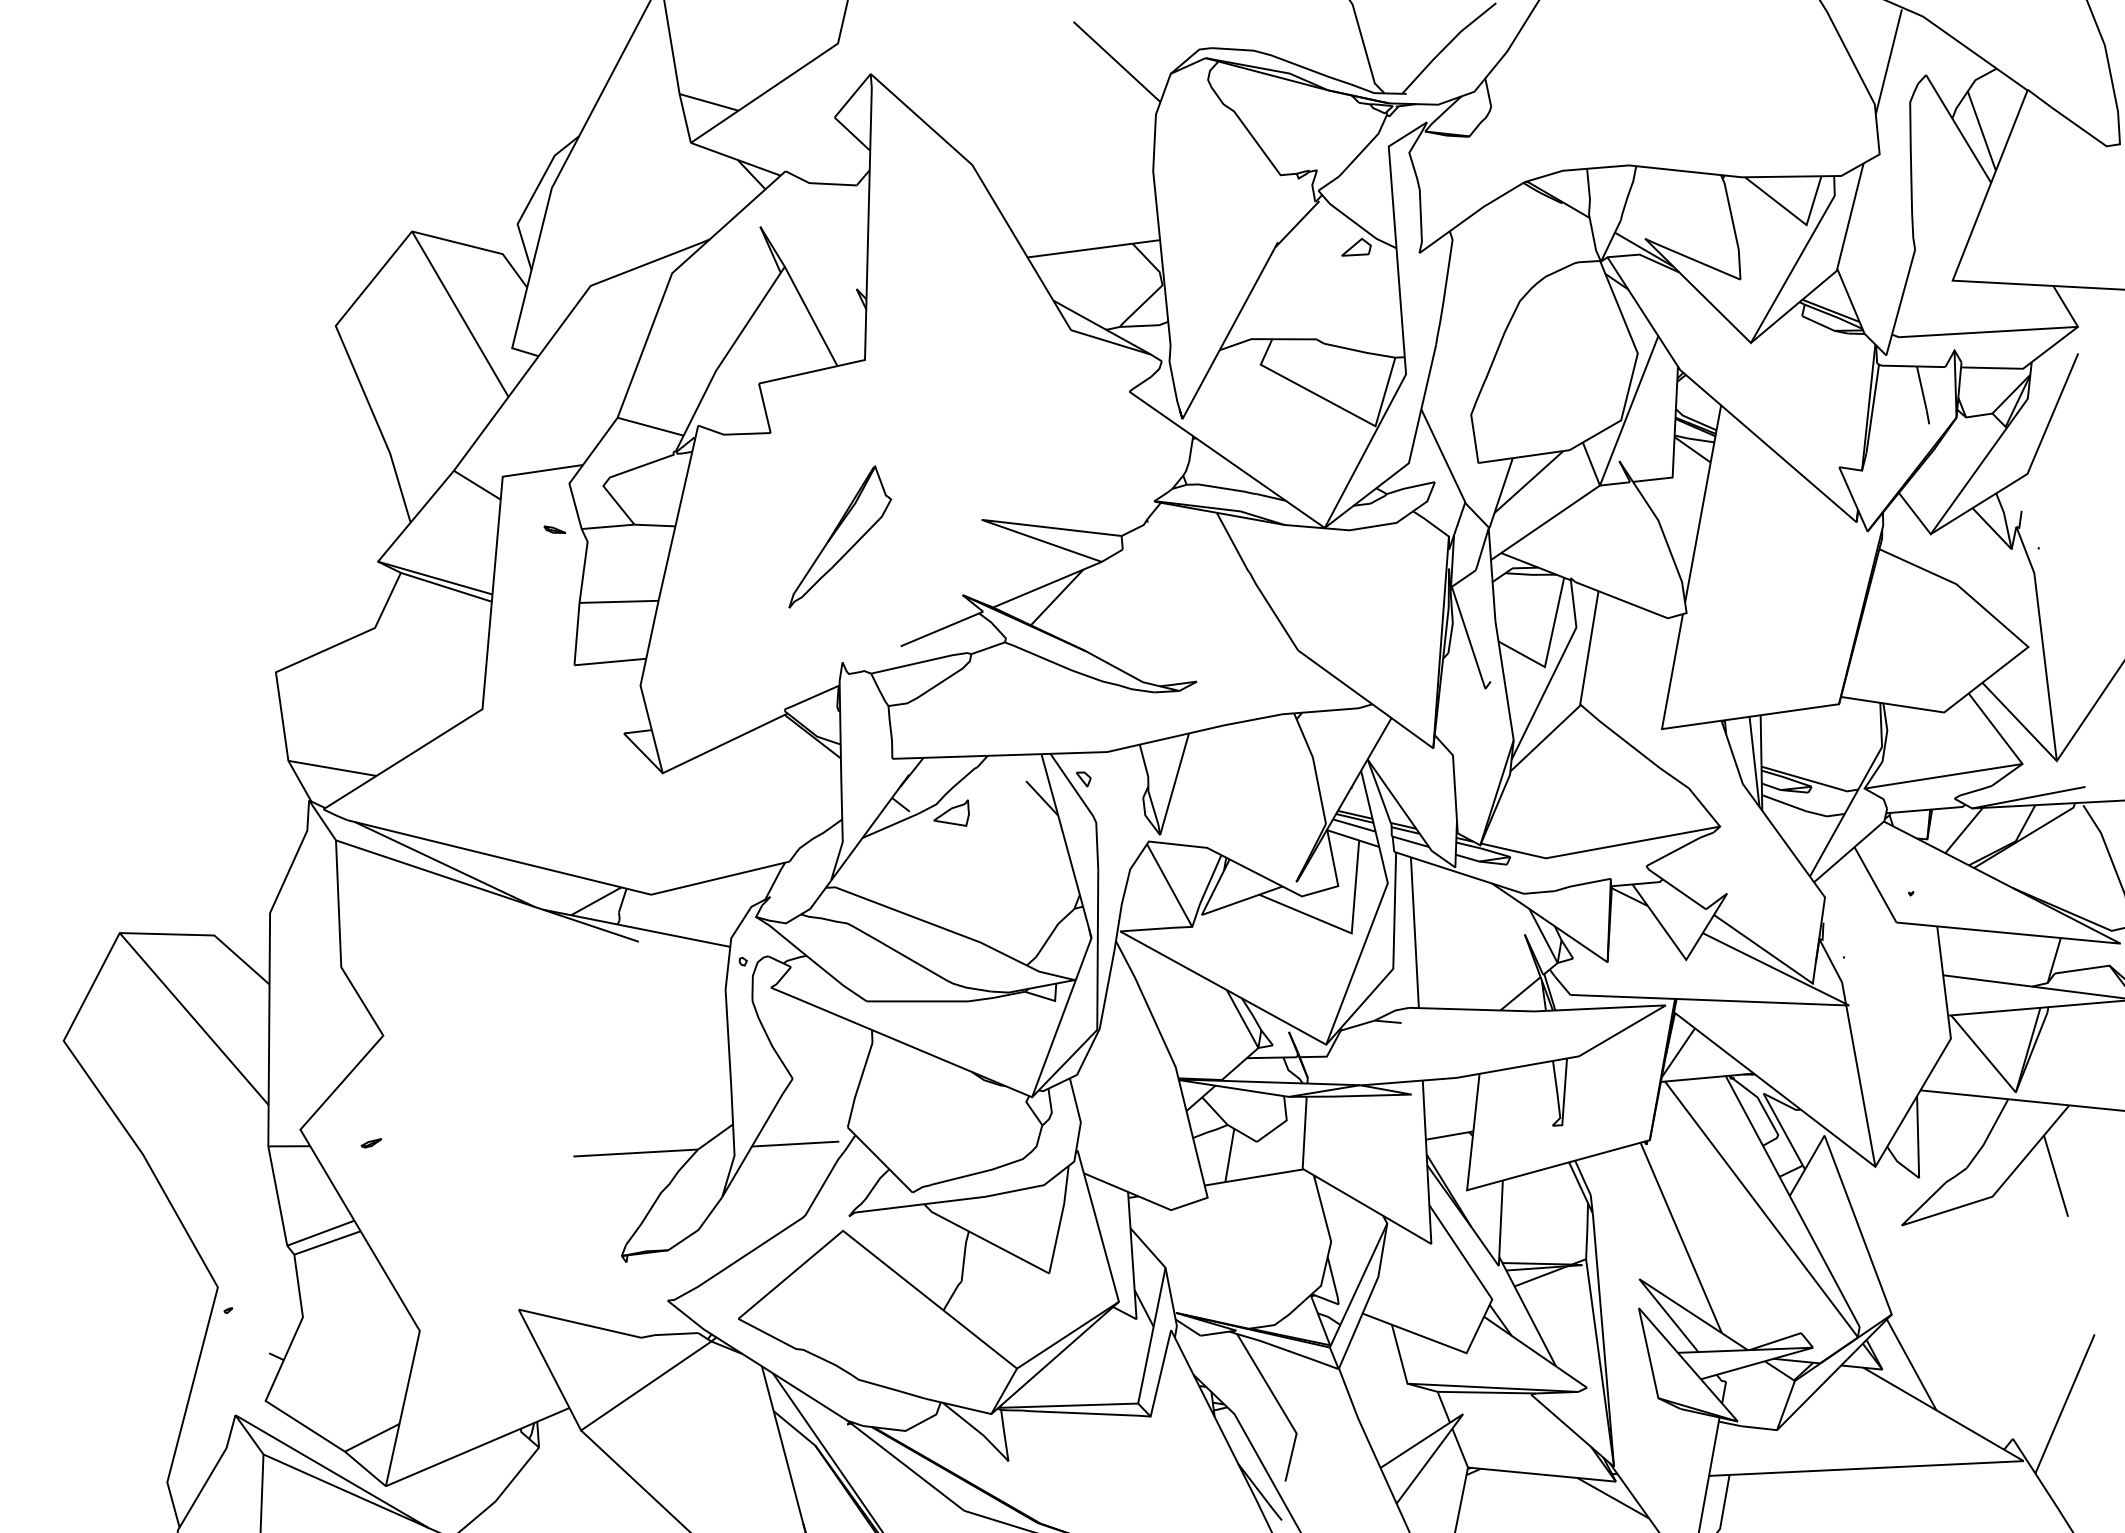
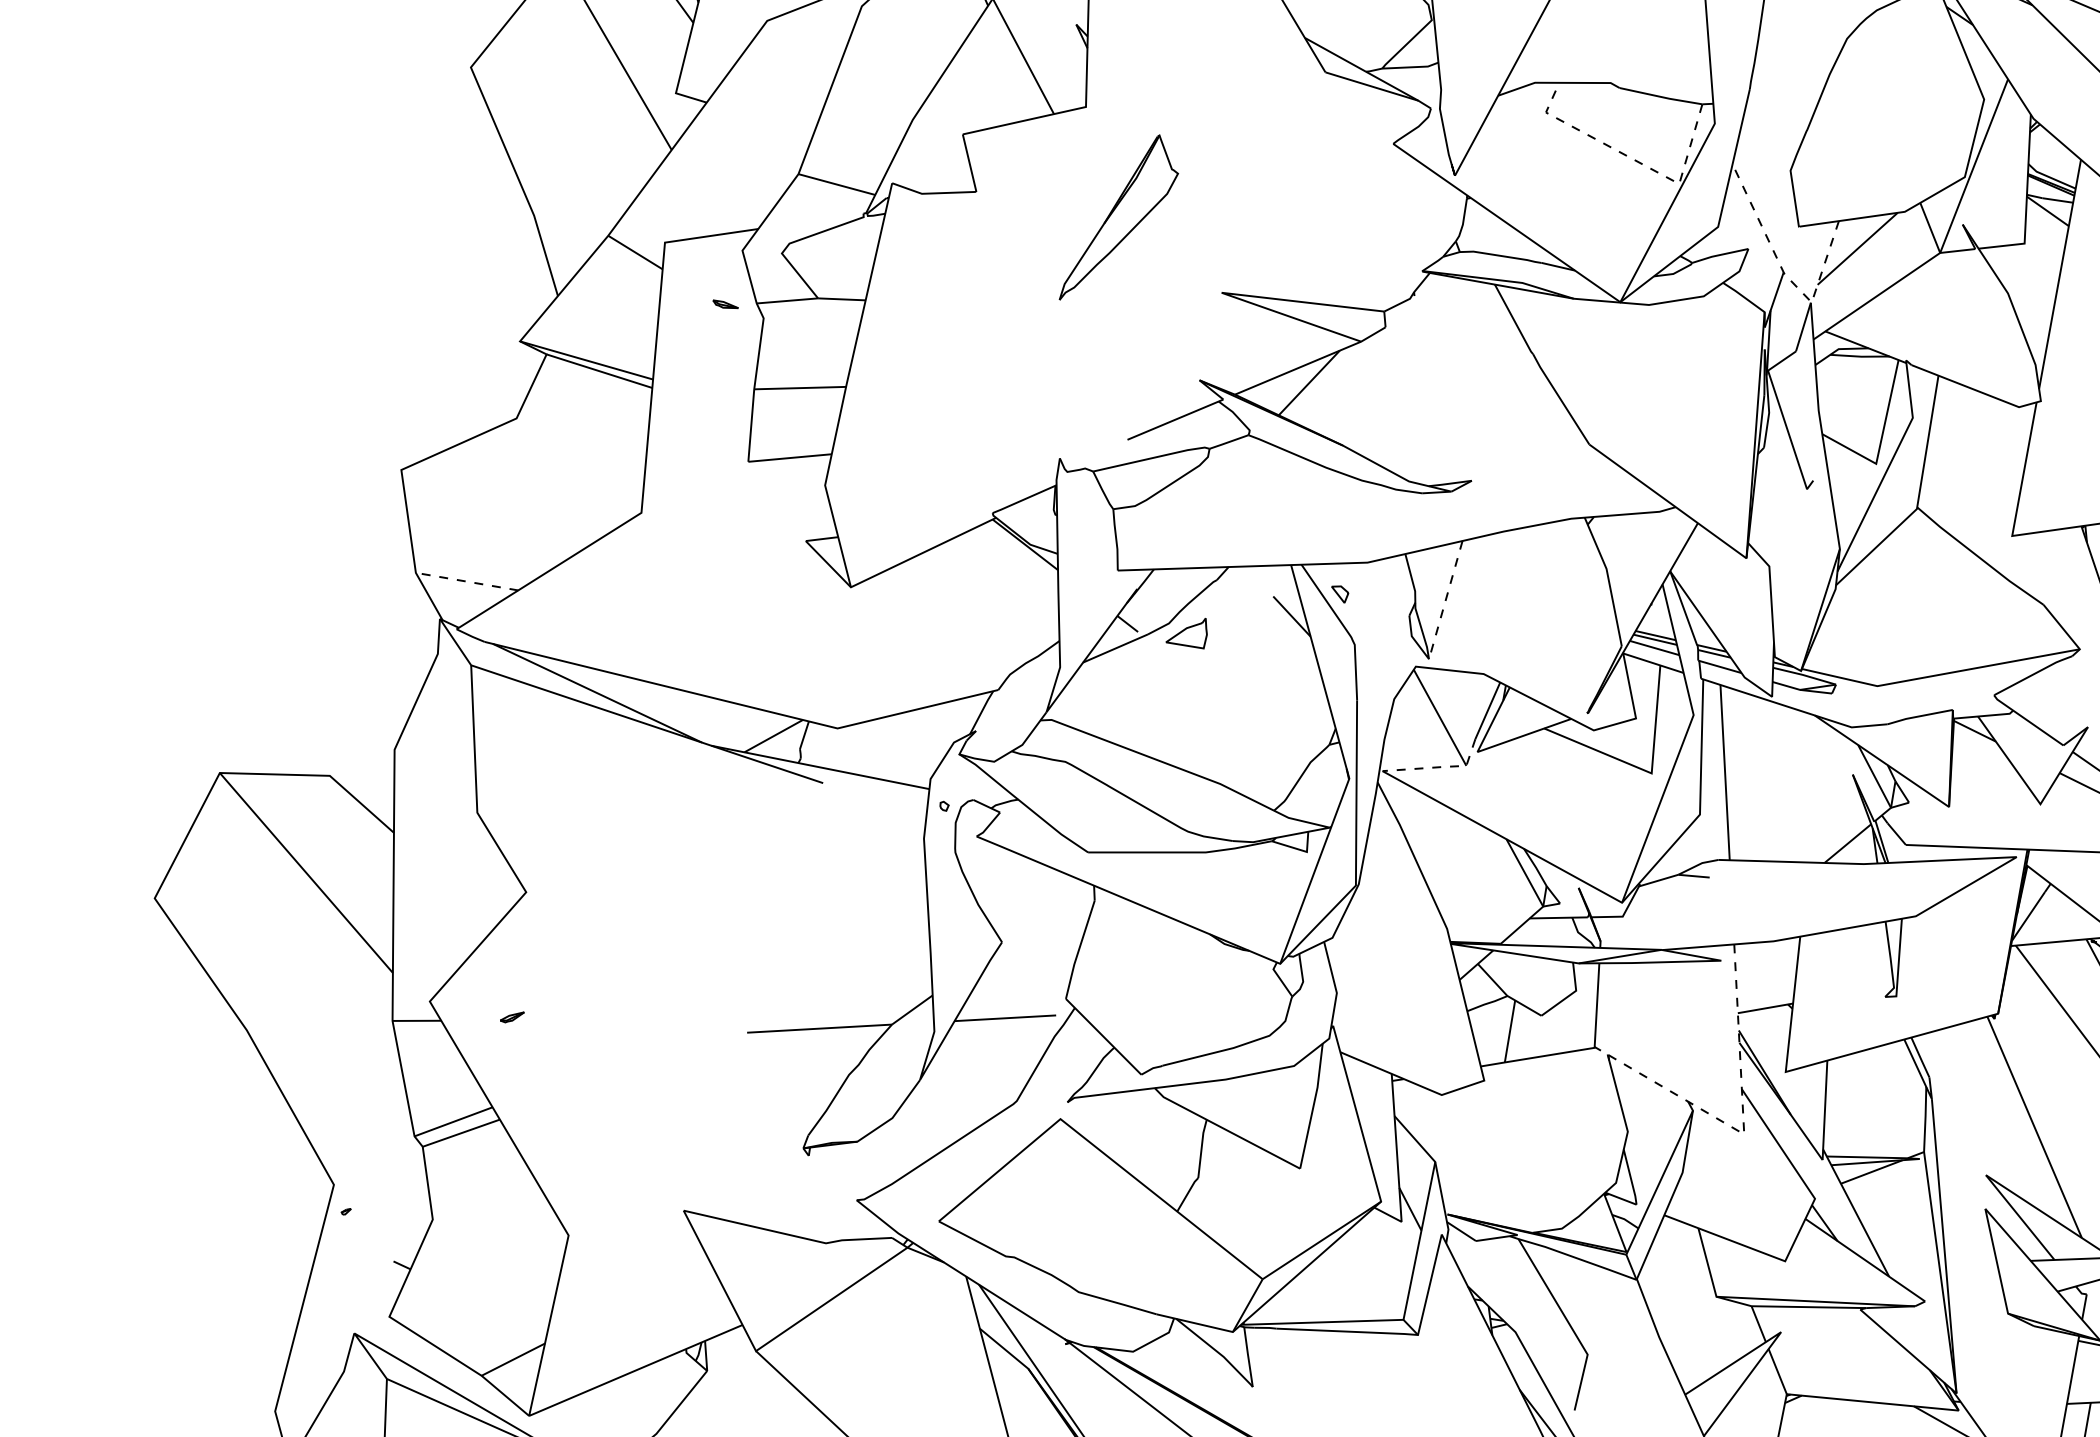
line: (1336, 405) -> (1633, 159), solid -> dashed
line: (1466, 504) -> (1785, 274), solid -> dashed
part: (840, 536) -> (1119, 216), moved
line: (332, 768) -> (467, 581), solid -> dashed
line: (1174, 784) -> (1445, 600), solid -> dashed
line: (1169, 928) -> (1439, 767), solid -> dashed
line: (1431, 1238) -> (1744, 1128), solid -> dashed

